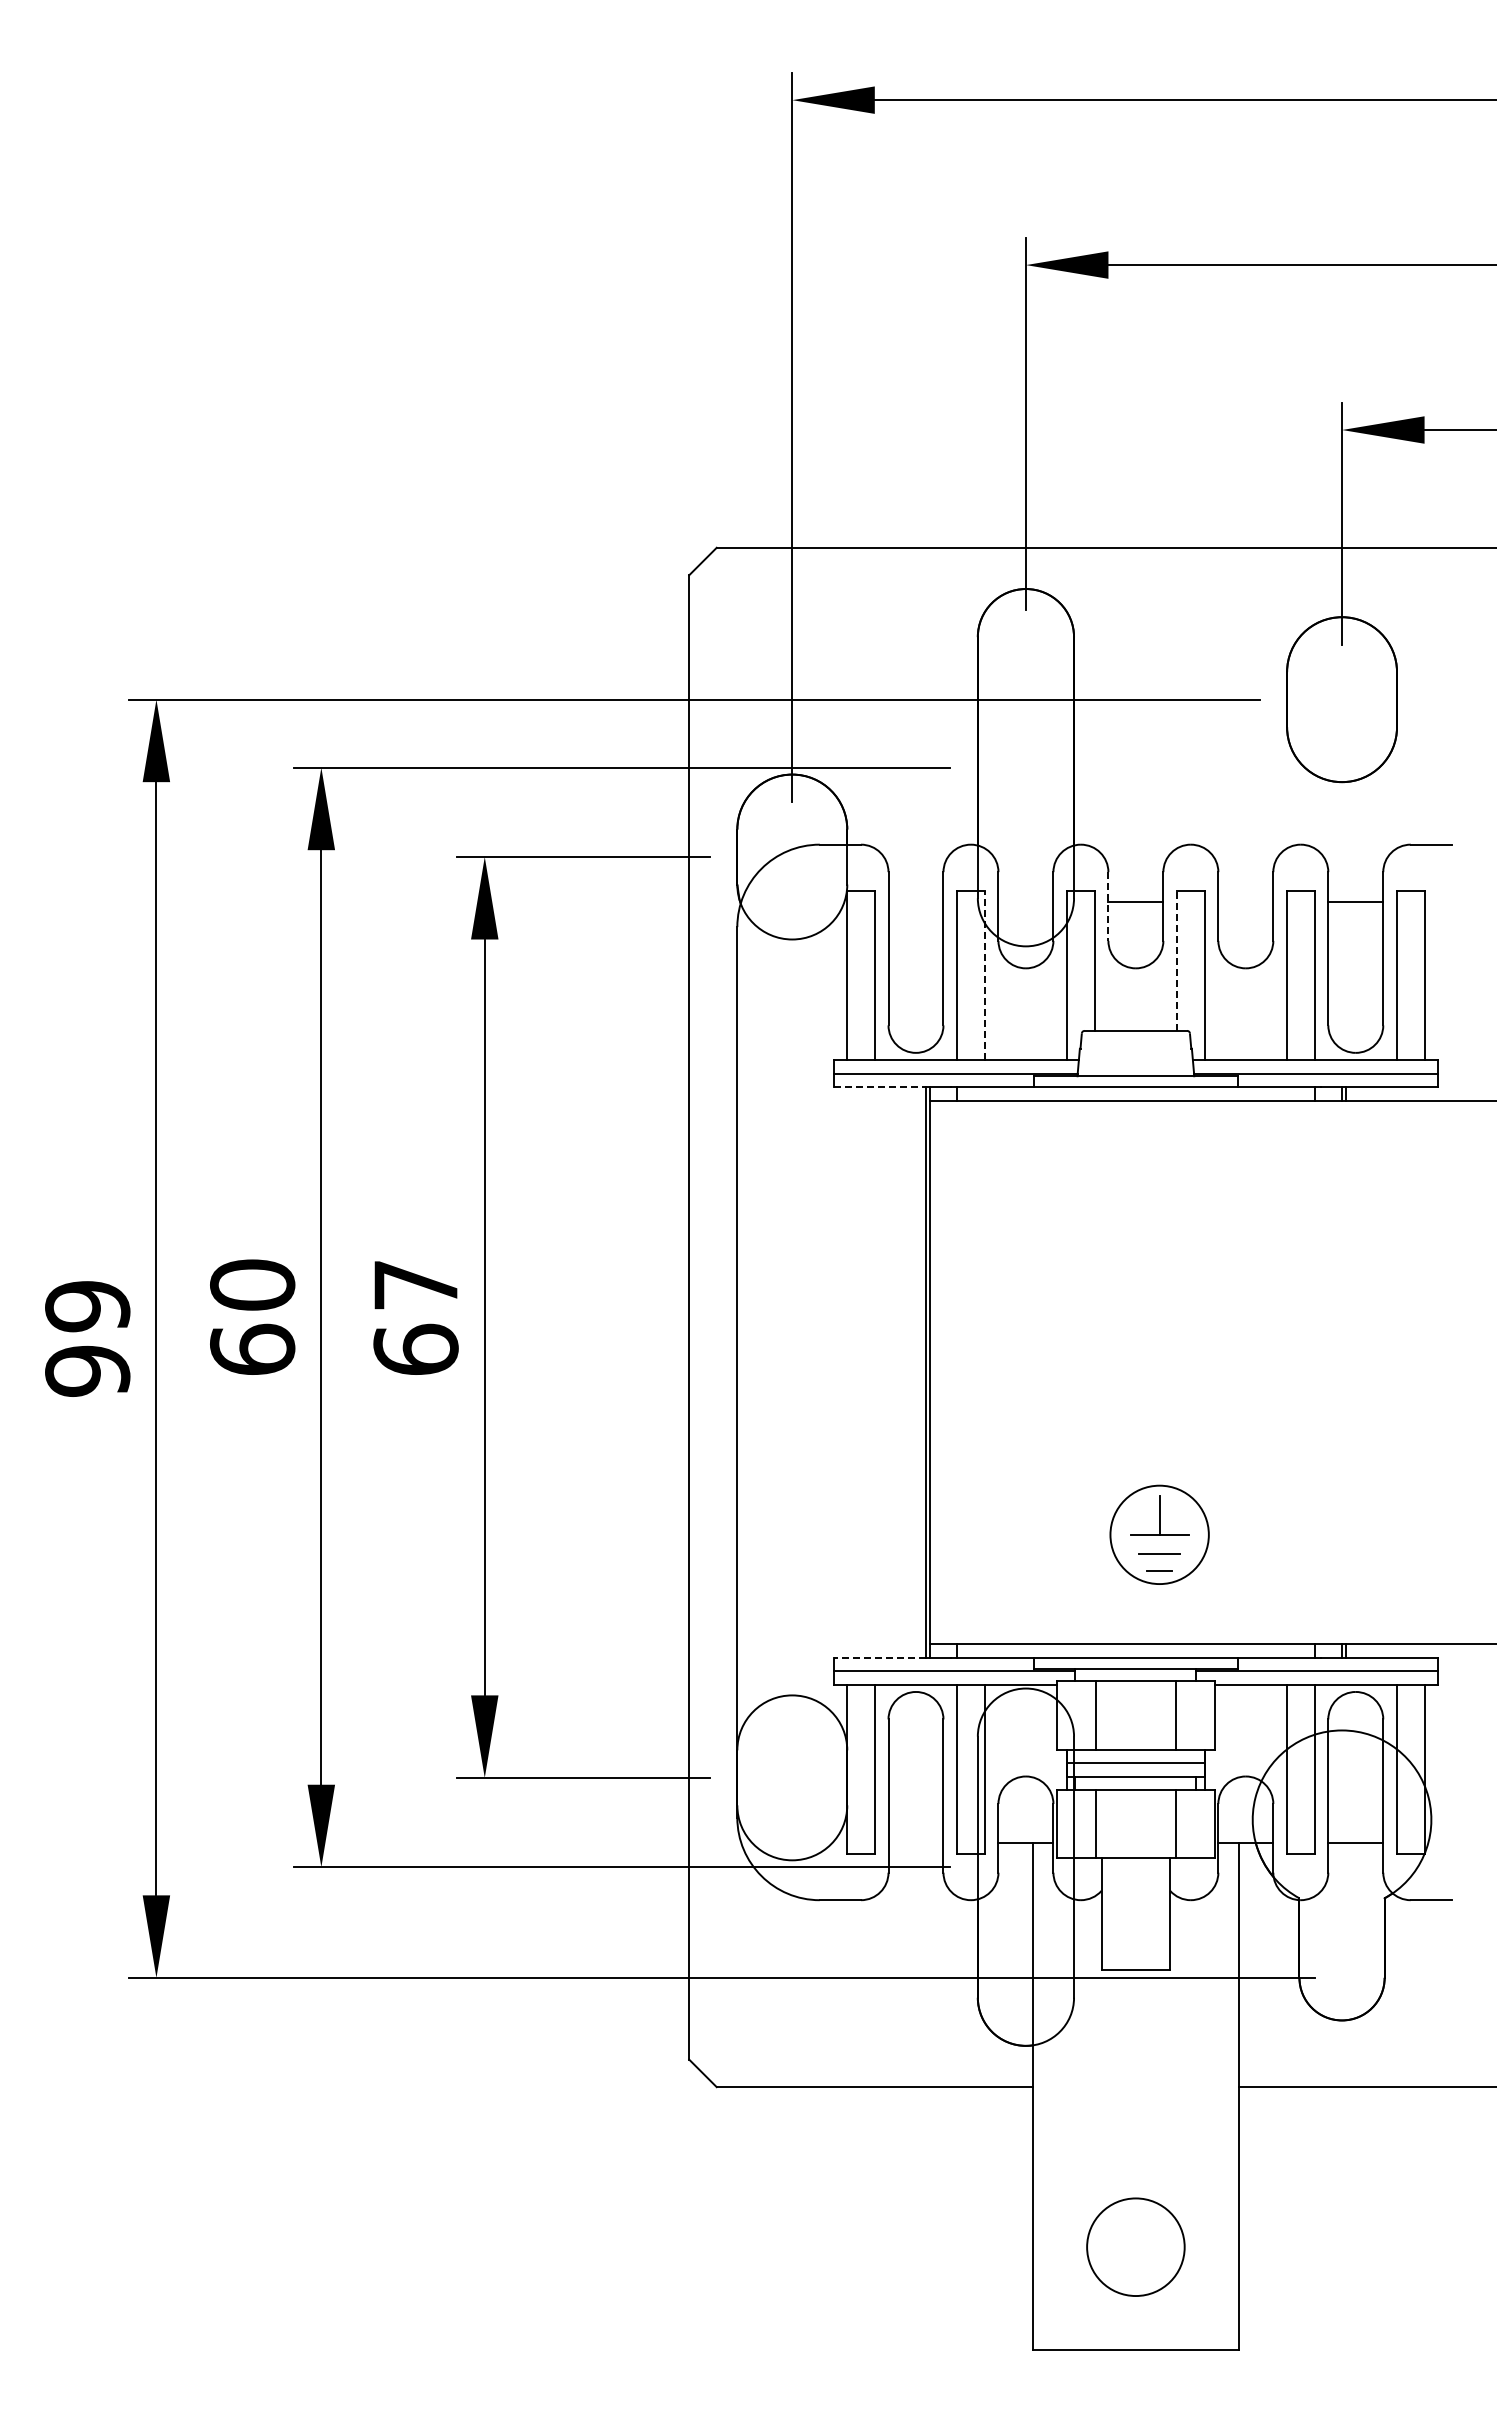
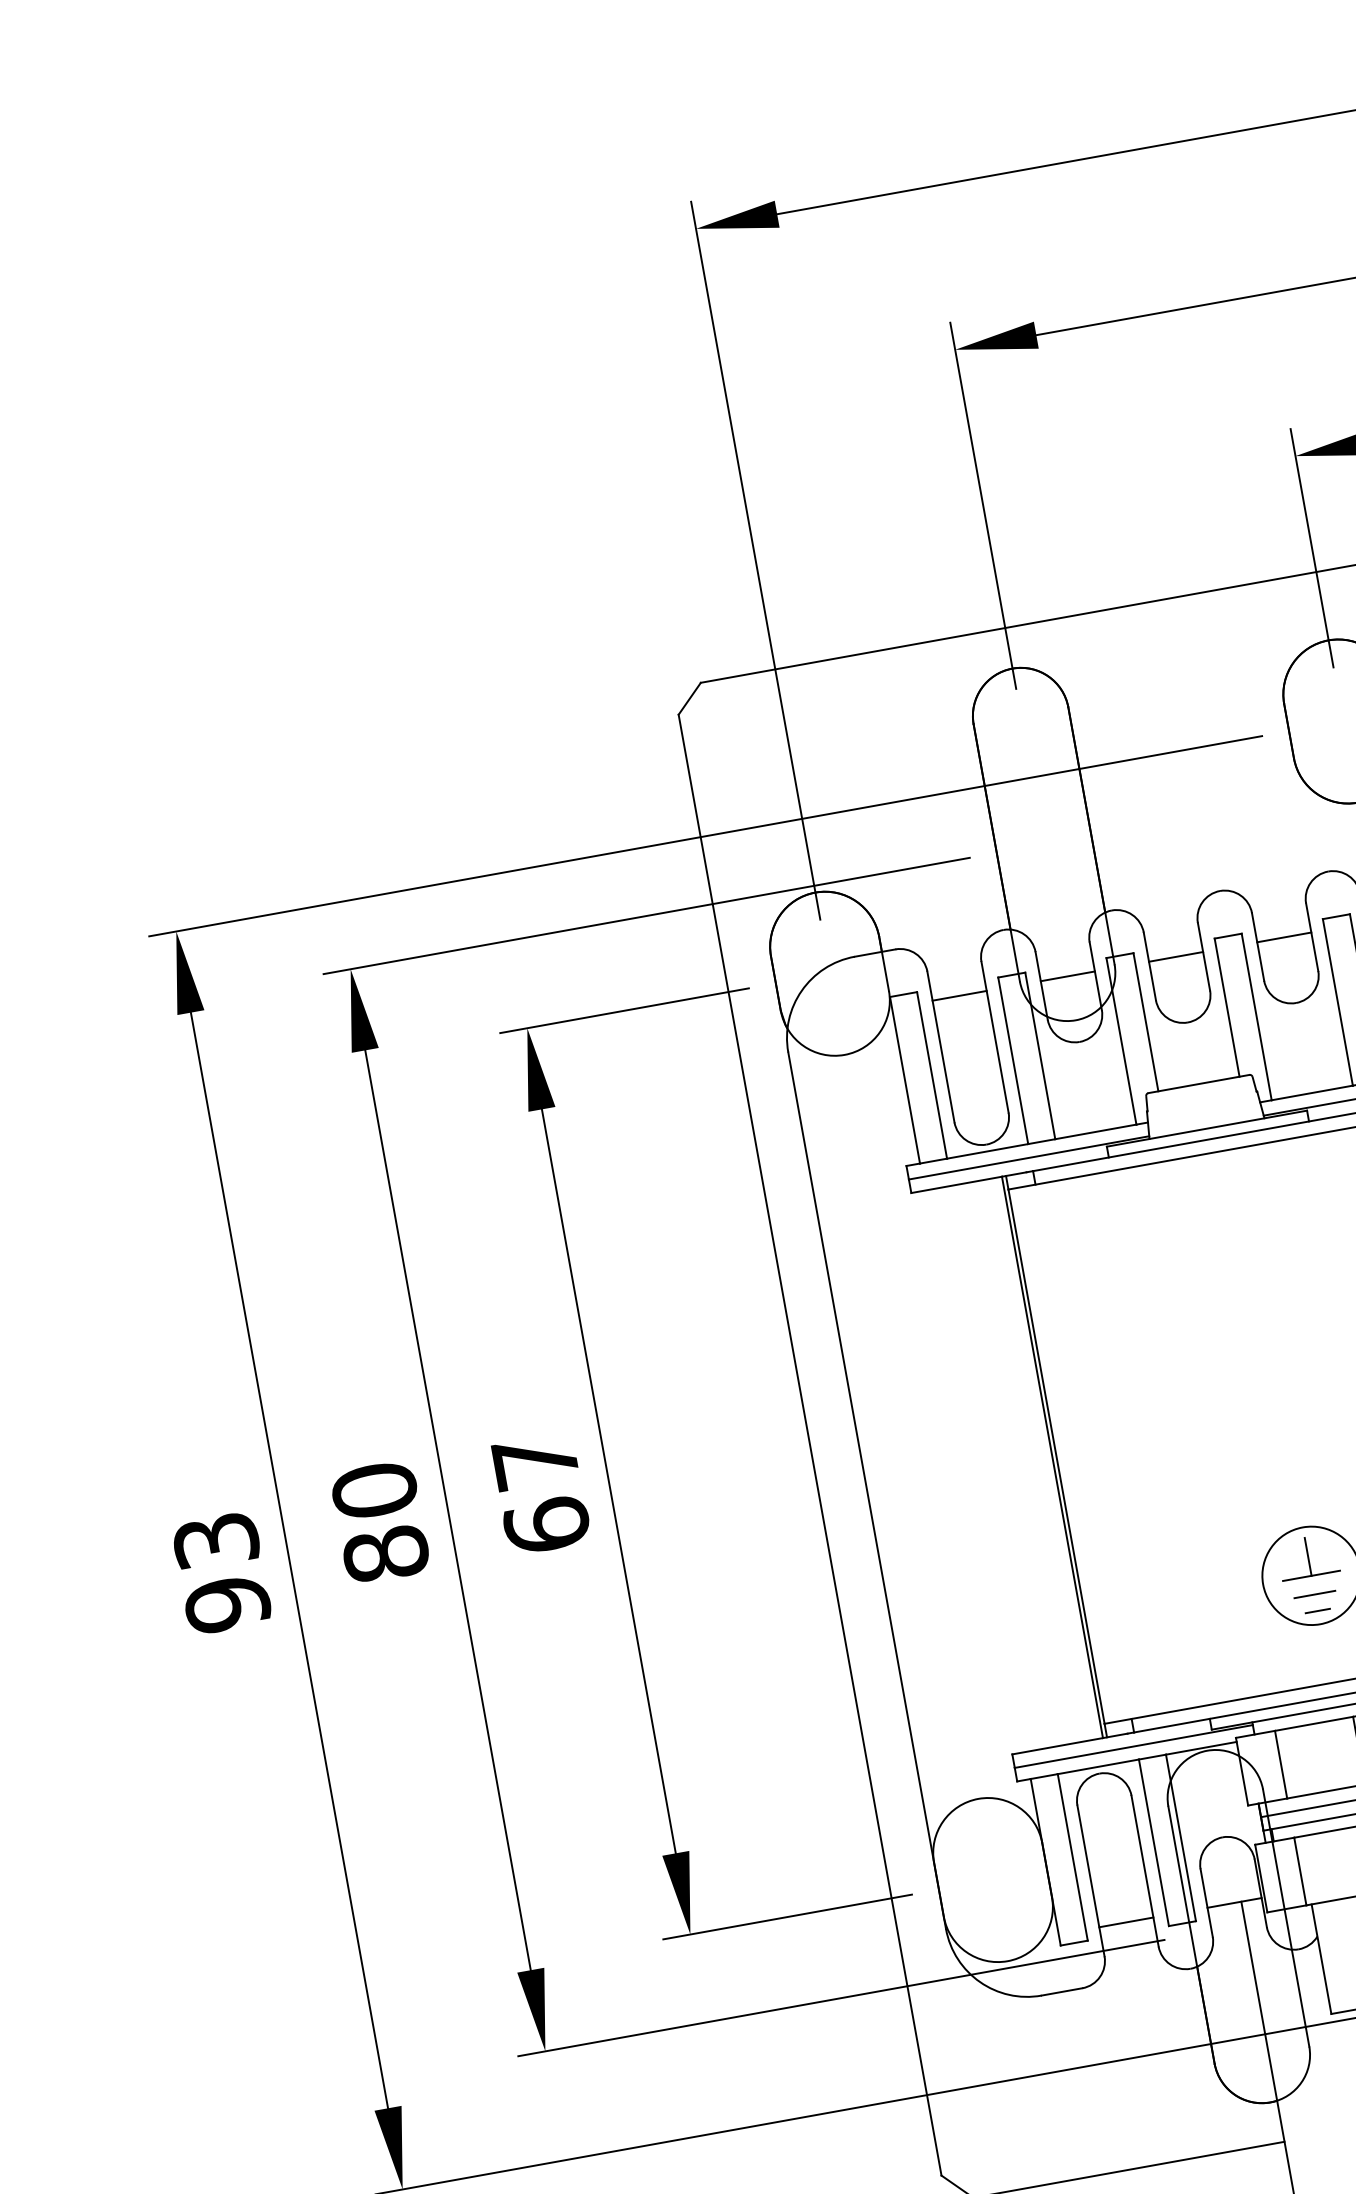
line: (915, 901) -> (959, 995), added
line: (1025, 901) -> (1067, 976), added
line: (1245, 901) -> (1283, 937), added
line: (1108, 907) -> (1150, 967), dashed -> solid
line: (1177, 960) -> (1227, 1007), dashed -> solid
line: (984, 975) -> (1040, 1056), dashed -> solid
line: (880, 1087) -> (957, 1184), dashed -> solid
text: (87, 1306) -> (215, 1540), 99 -> 93
text: (252, 1349) -> (385, 1554), 60 -> 80
line: (879, 1657) -> (1057, 1746), dashed -> solid
line: (915, 1843) -> (1125, 1922), added

